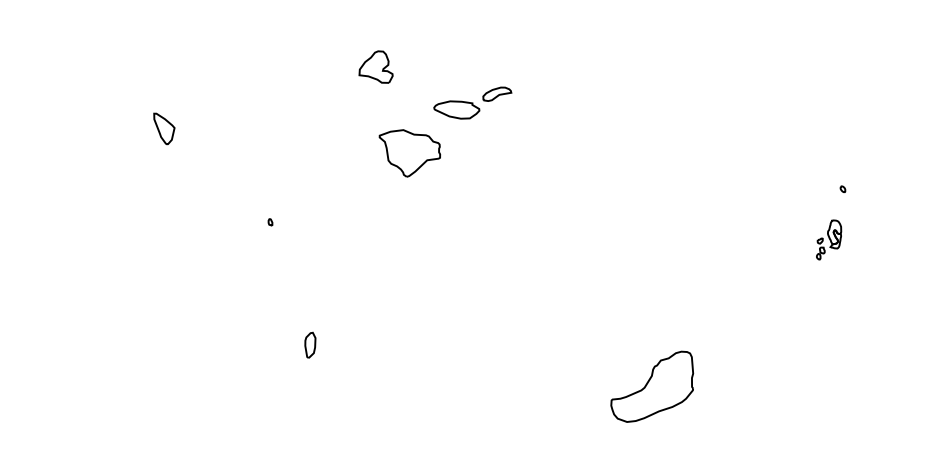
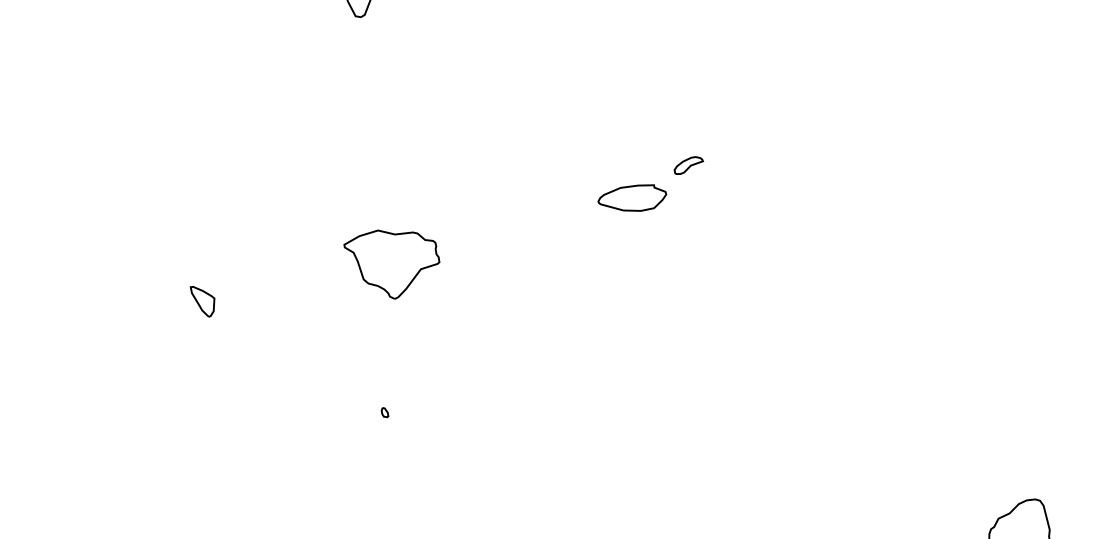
part: (375, 66) -> (501, 155), removed
part: (497, 93) -> (688, 164), size x0.7
part: (164, 128) -> (204, 300), size x0.7
part: (409, 153) -> (392, 263), moved

